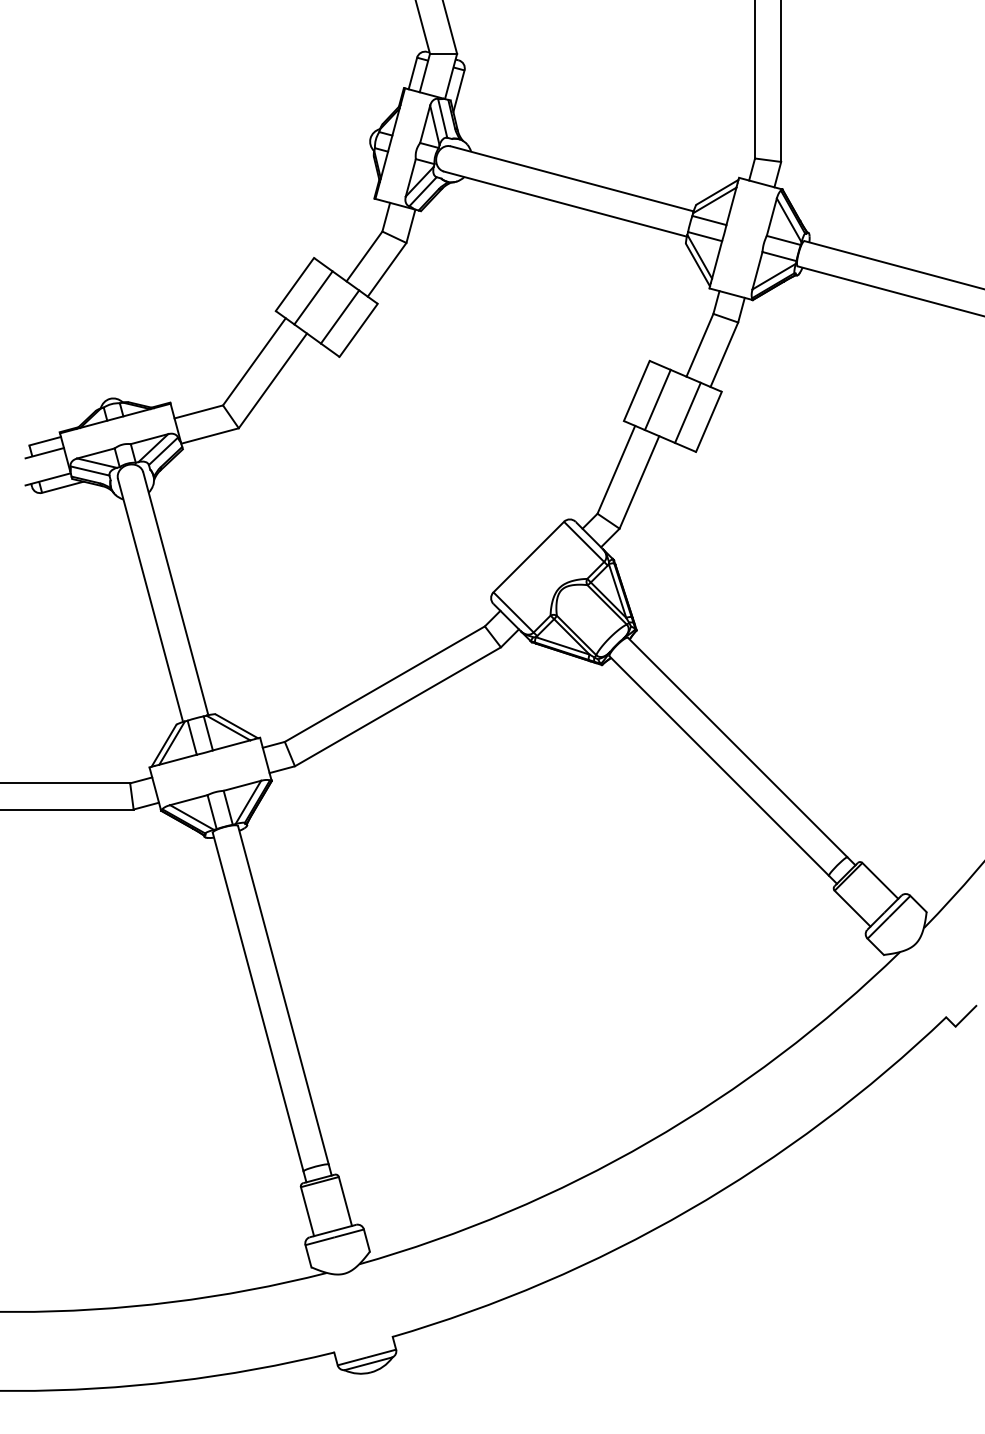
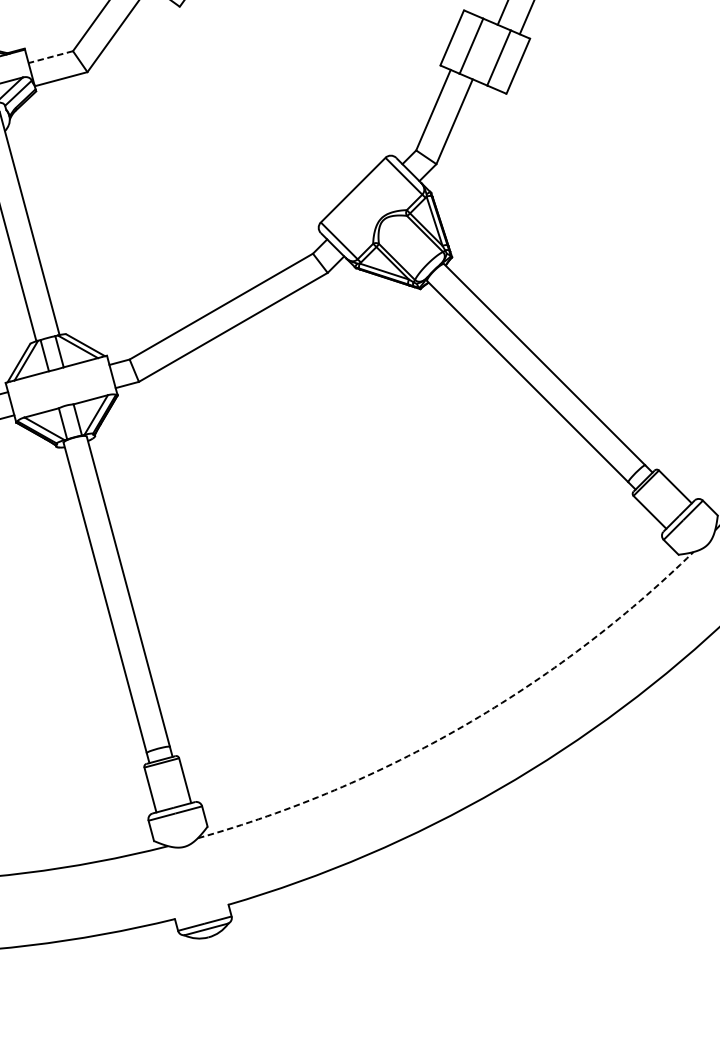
line: (198, 412) -> (50, 57), solid -> dashed
arc: (649, 1141) -> (463, 725), solid -> dashed

